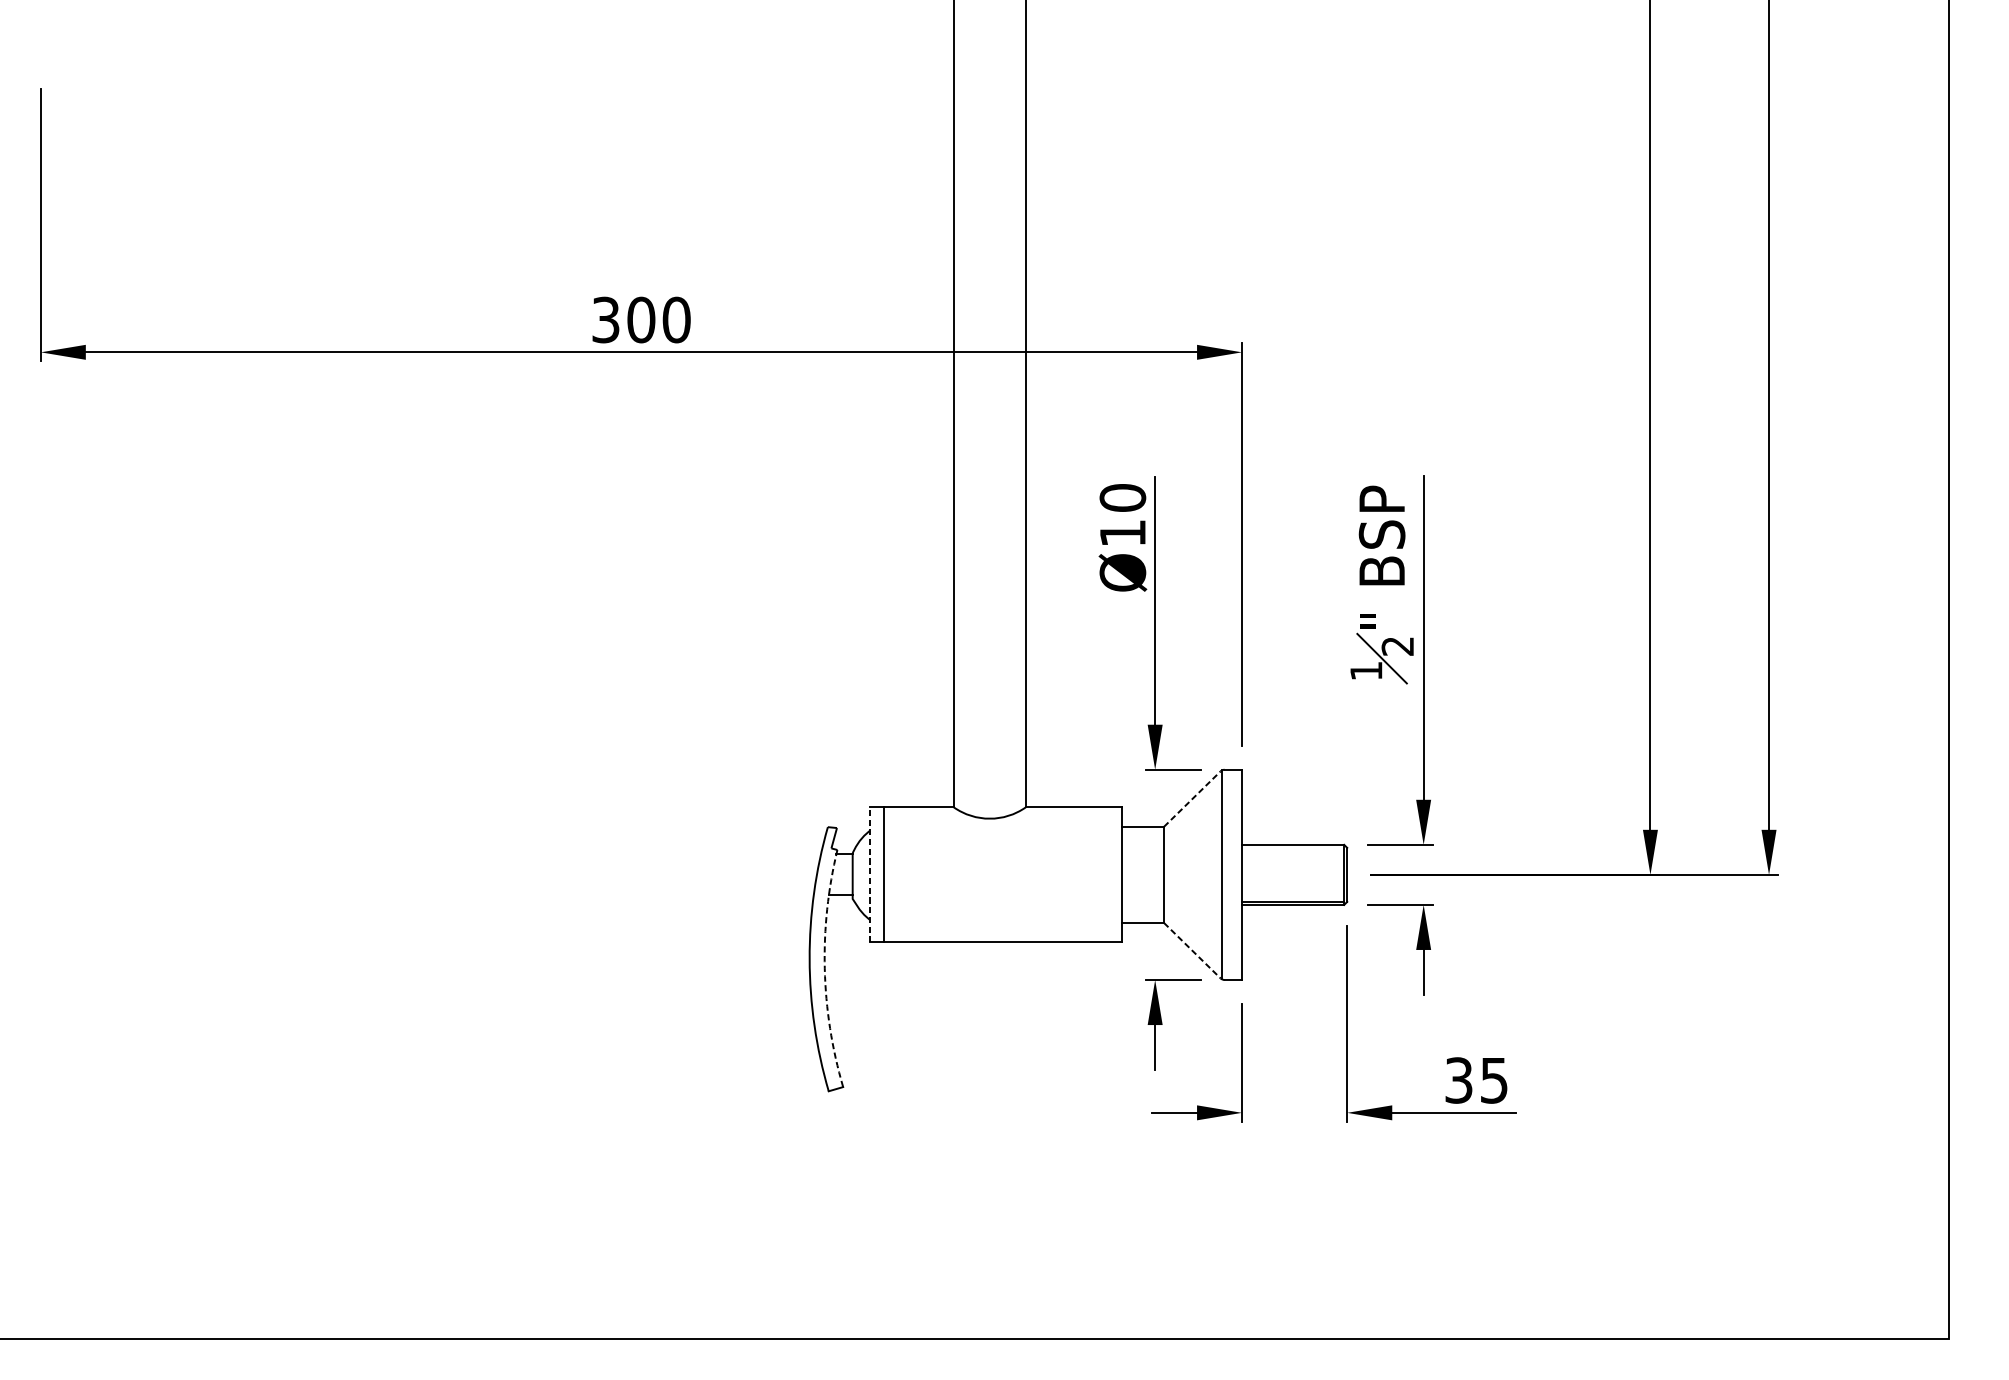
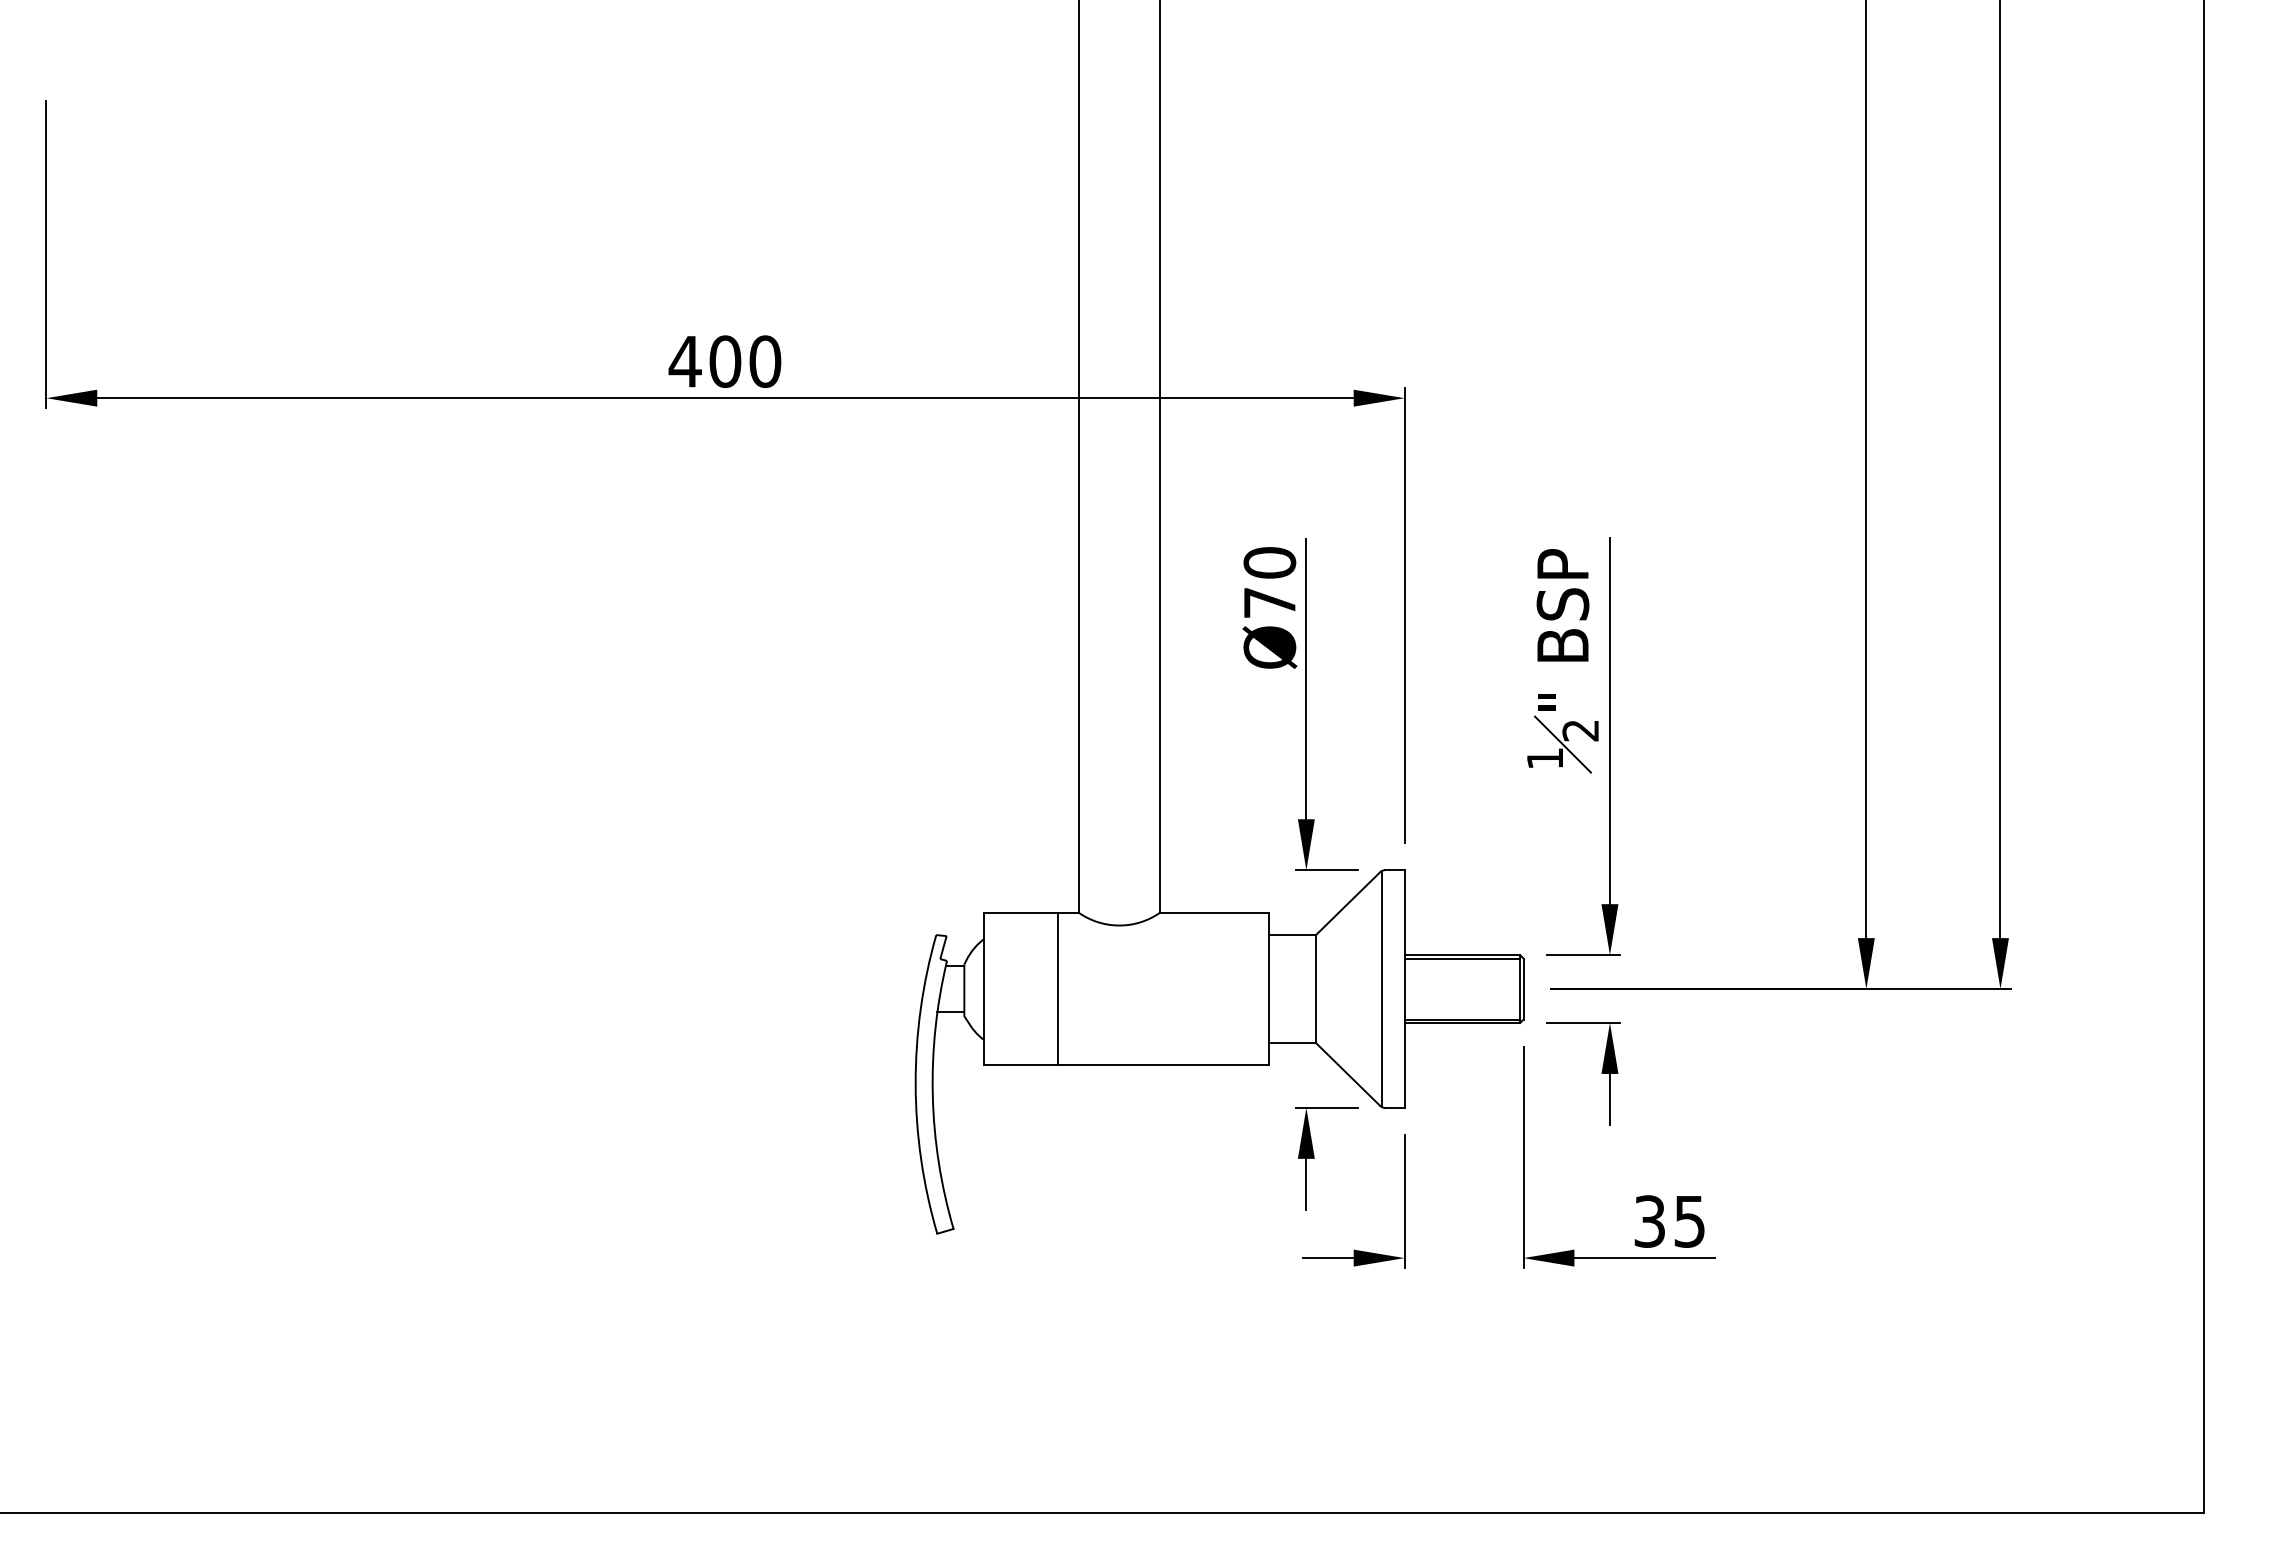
text: (605, 319) -> (684, 361), 300 -> 400
text: (1122, 533) -> (1269, 602), Ø10 -> Ø70
line: (1192, 799) -> (1348, 903), dashed -> solid
line: (1293, 847) -> (1462, 958), added
line: (869, 874) -> (983, 988), dashed -> solid
line: (883, 874) -> (1058, 988), moved
line: (1192, 950) -> (1348, 1074), dashed -> solid
arc: (824, 969) -> (932, 1095), dashed -> solid

